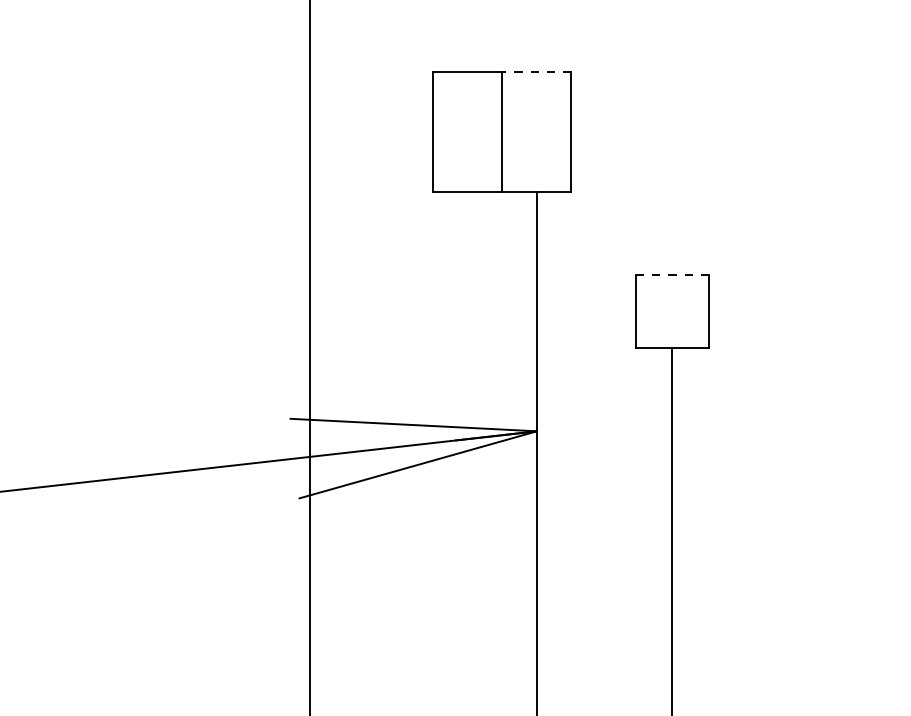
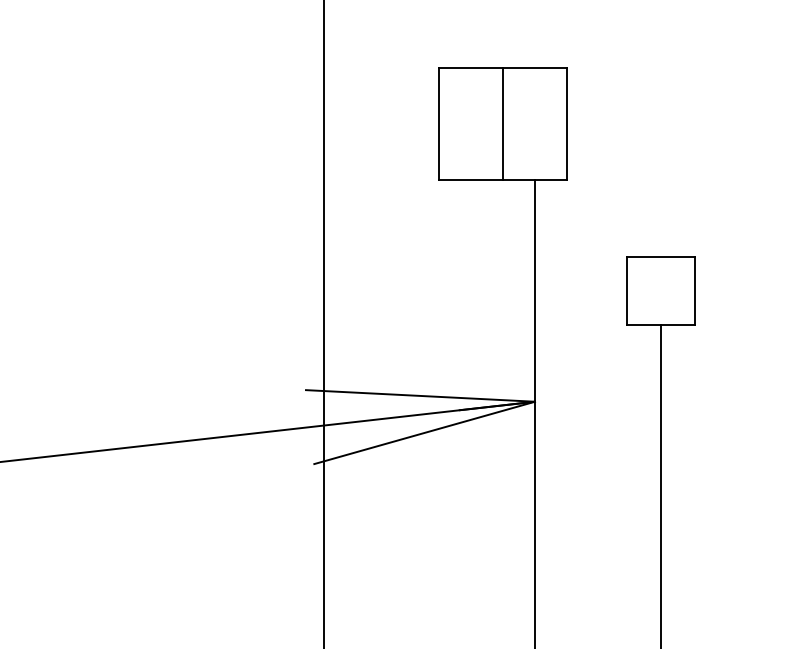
line: (536, 71) -> (534, 67), dashed -> solid
line: (672, 275) -> (661, 256), dashed -> solid

